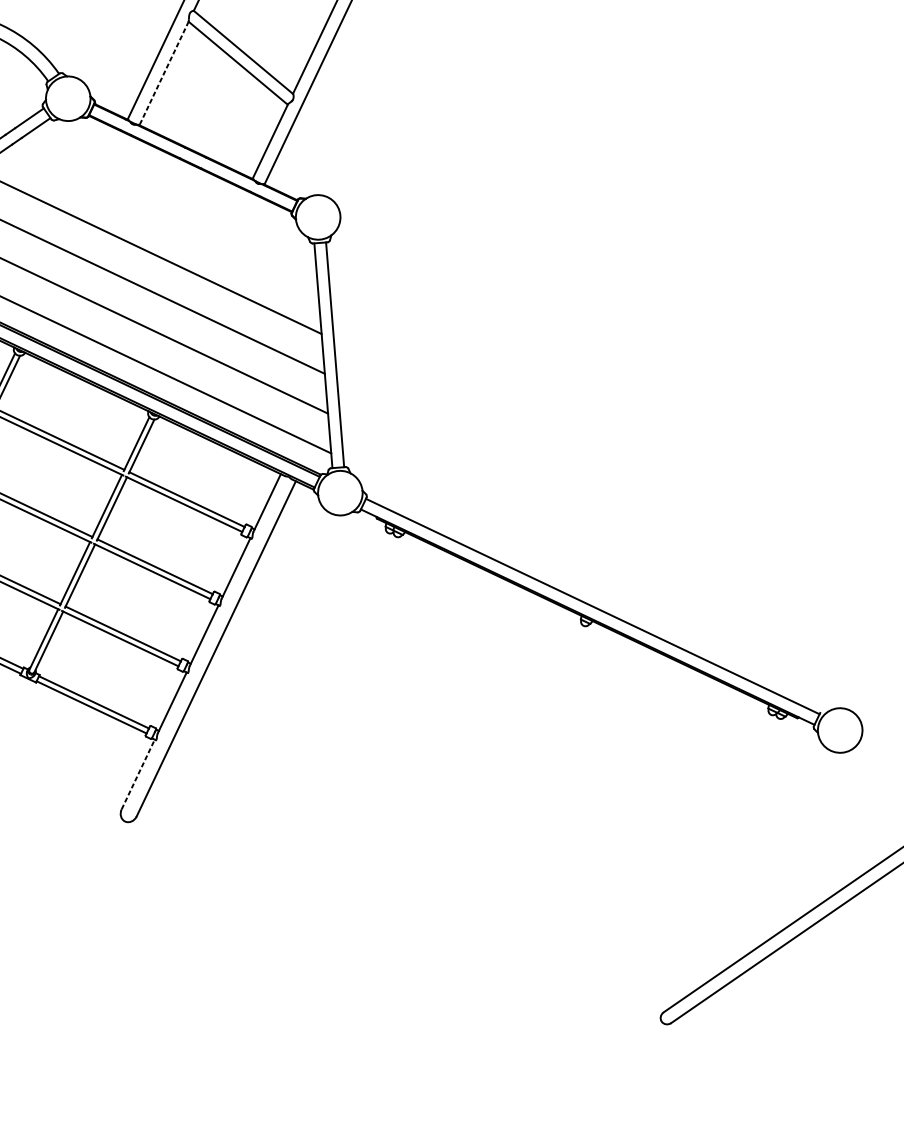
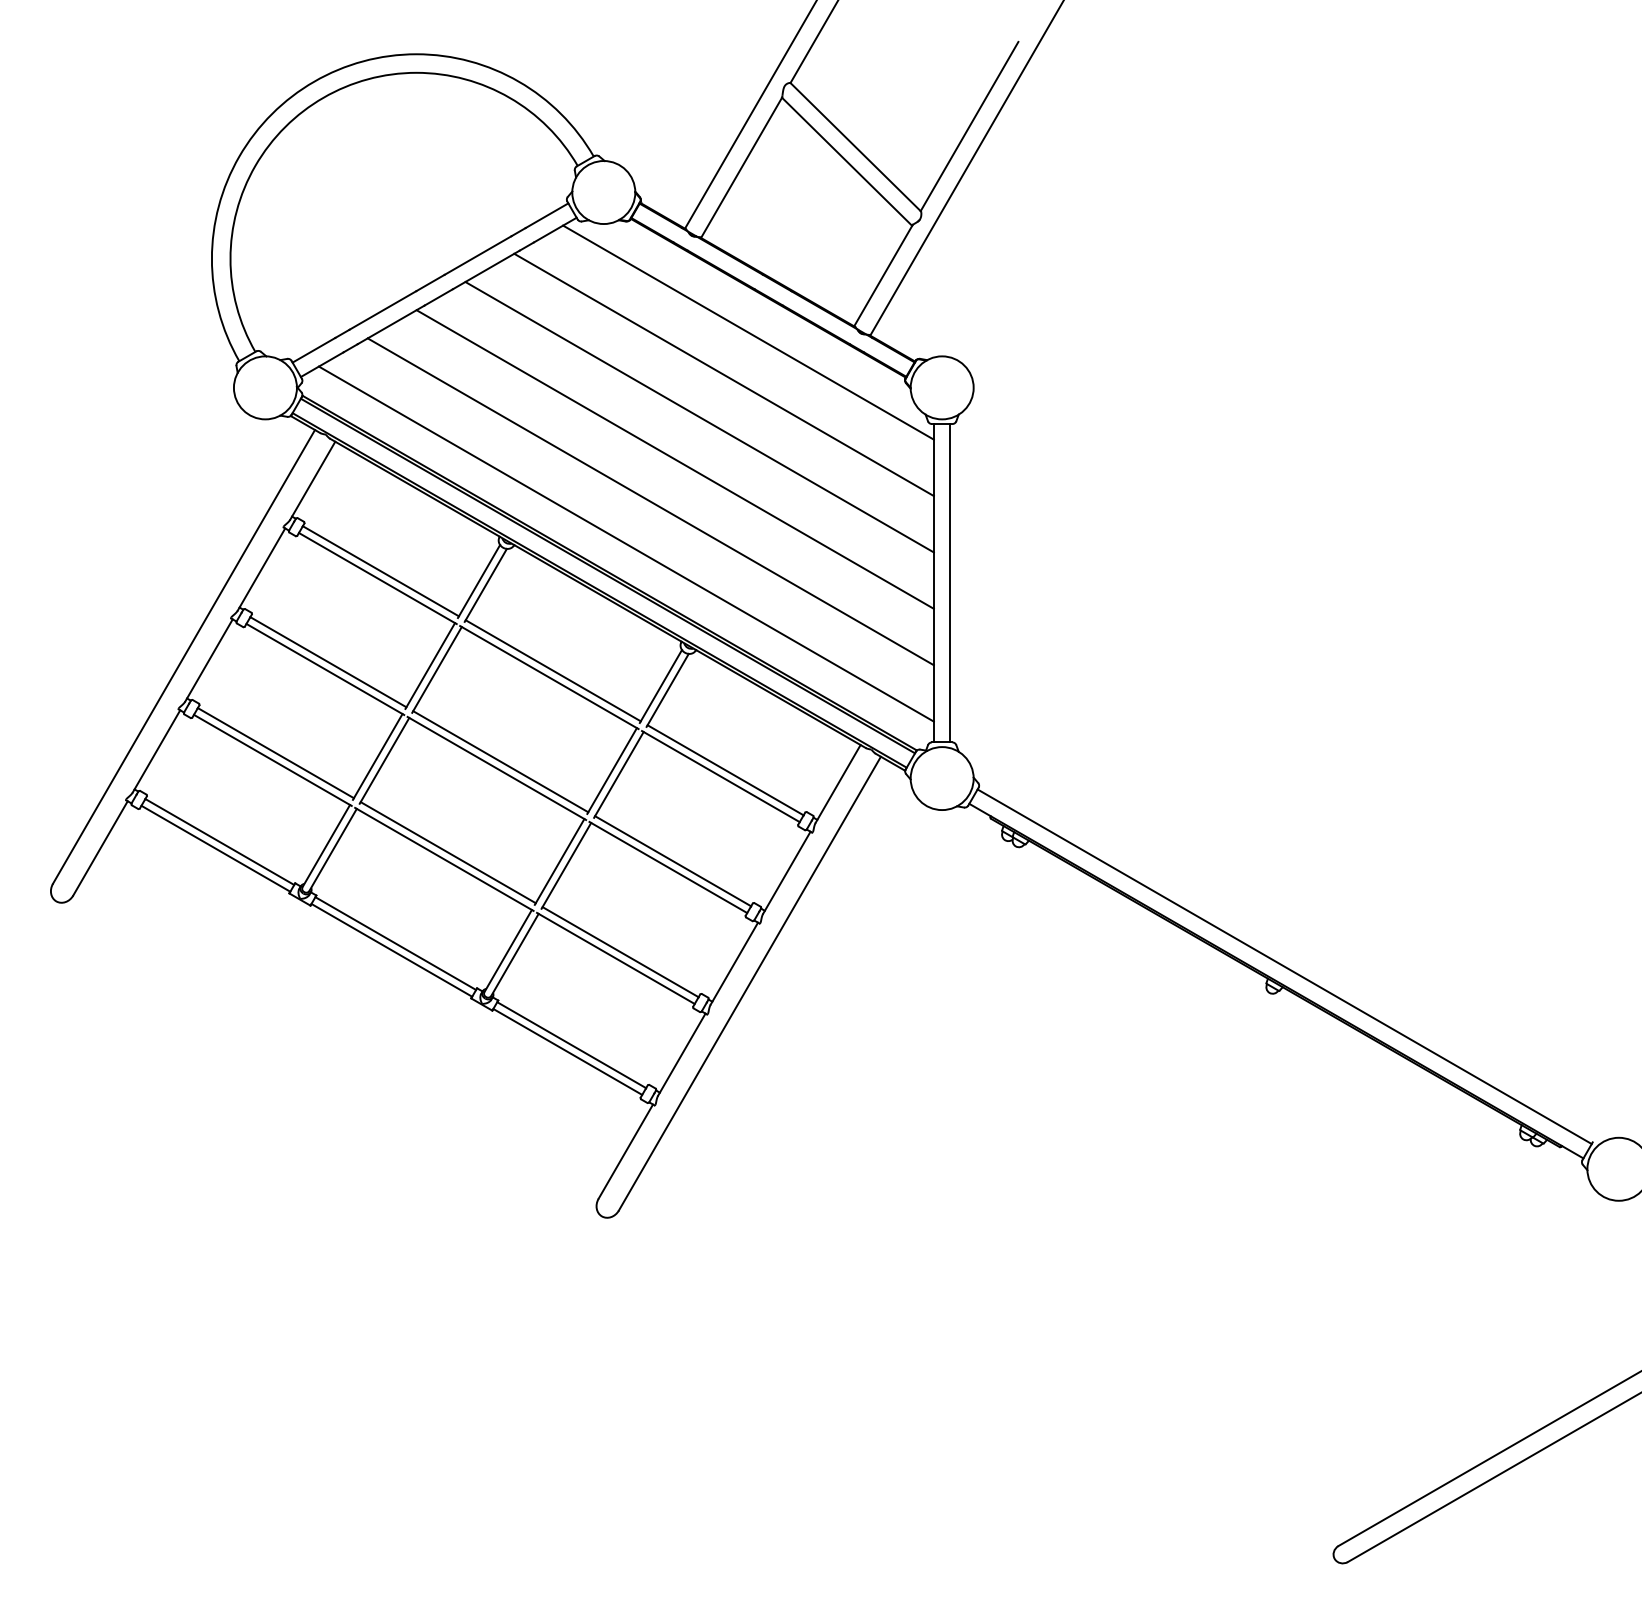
line: (164, 73) -> (741, 168), dashed -> solid
line: (178, 189) -> (748, 332), added
line: (163, 220) -> (723, 374), added
line: (138, 774) -> (626, 1151), dashed -> solid

